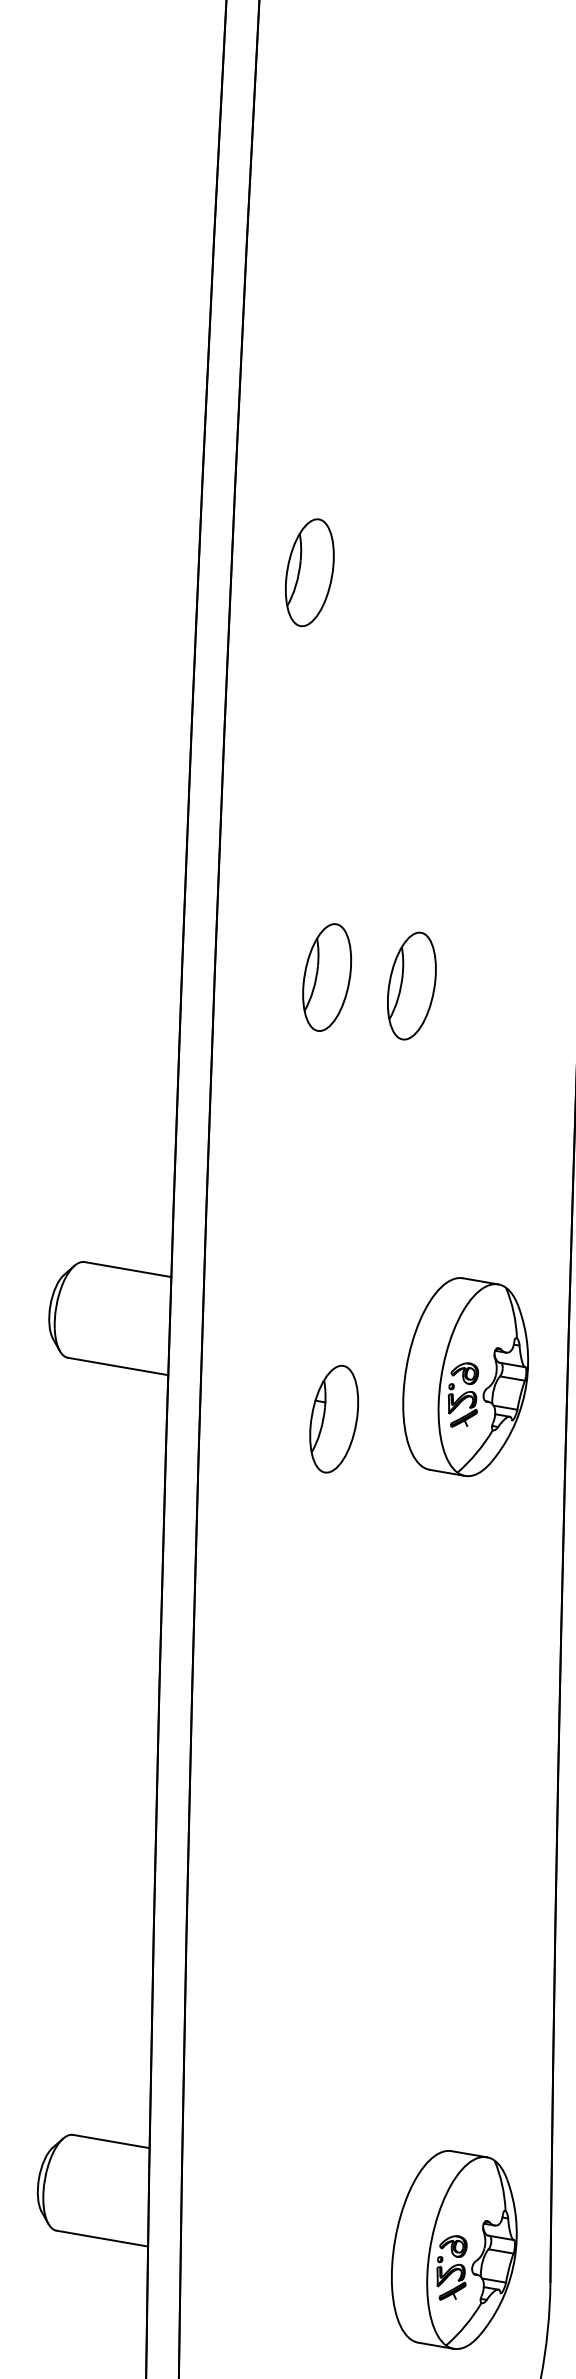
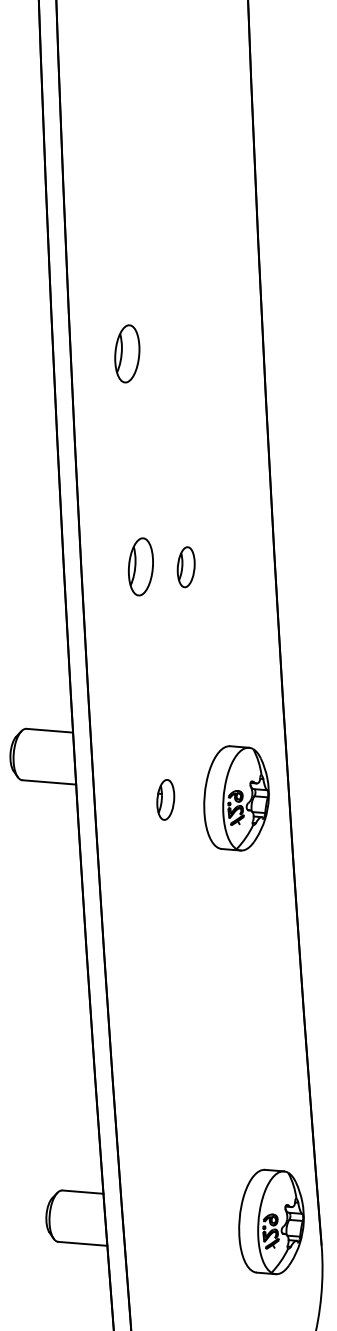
part: (310, 572) -> (127, 353), moved
part: (412, 984) -> (186, 566), size x0.7
part: (465, 1377) -> (236, 798), moved
part: (333, 1418) -> (165, 799), size x0.7
part: (454, 2249) -> (271, 1221), moved

